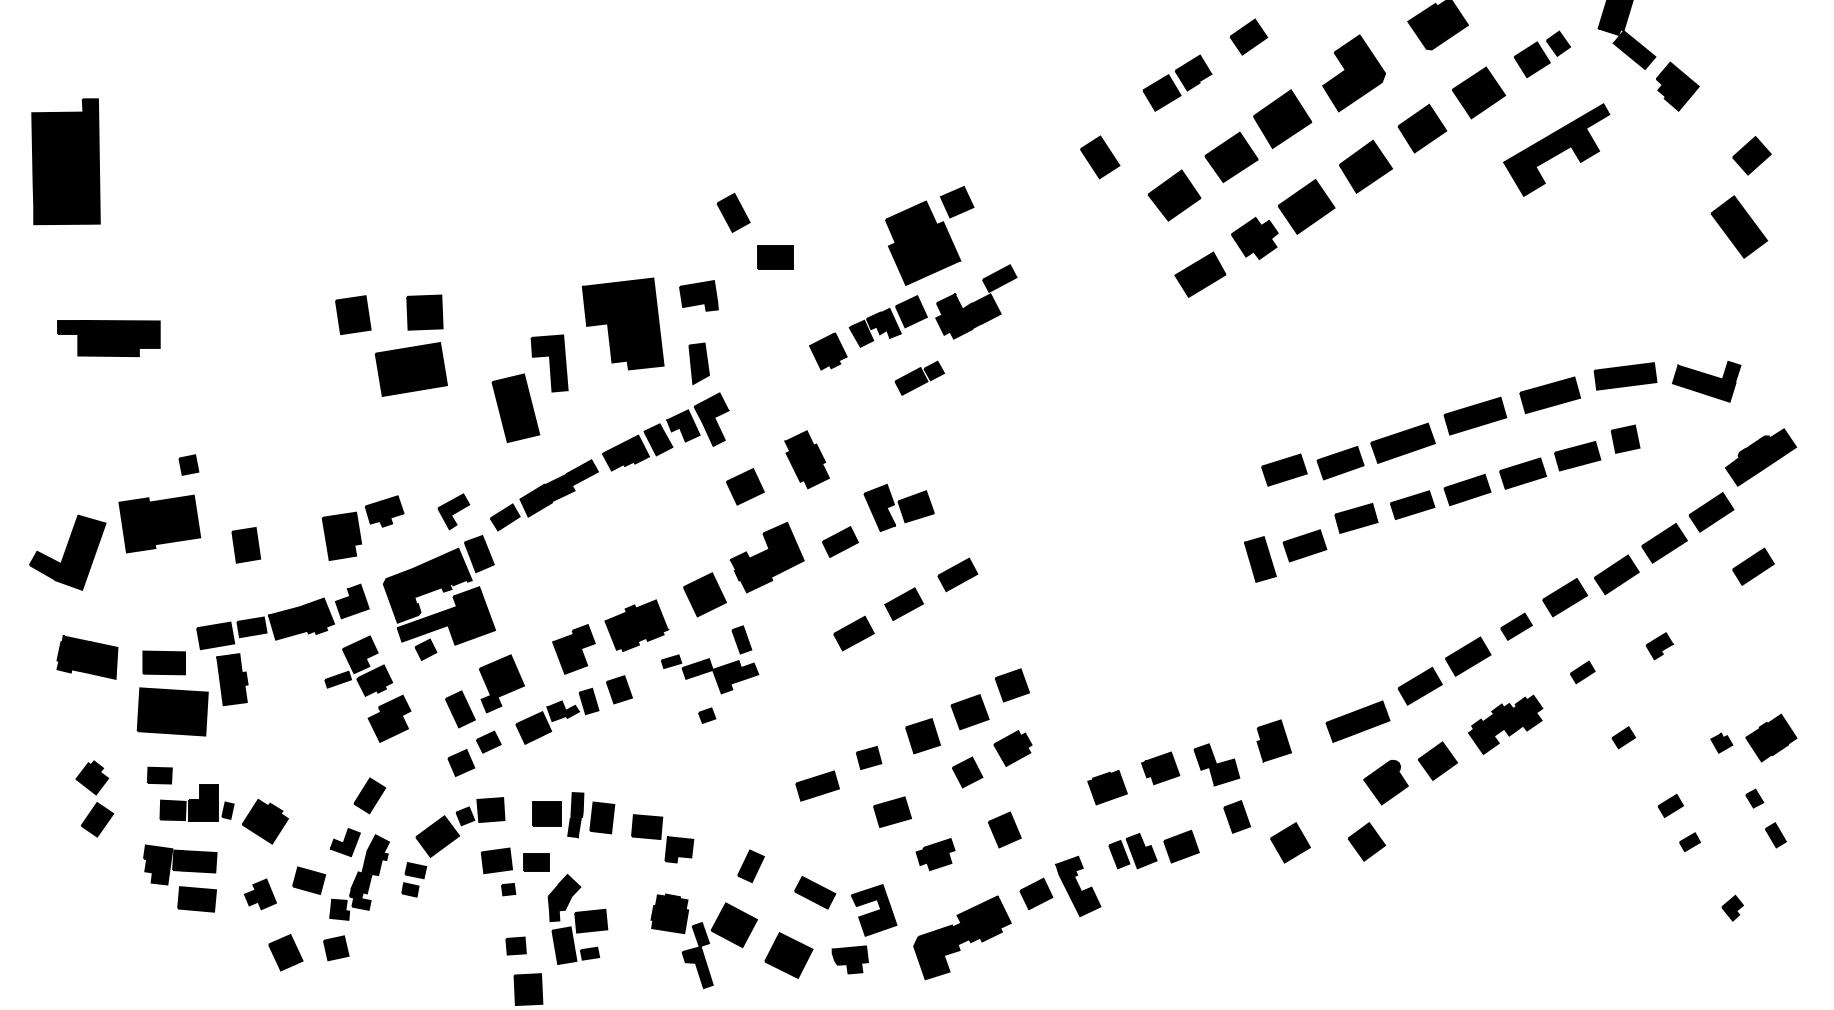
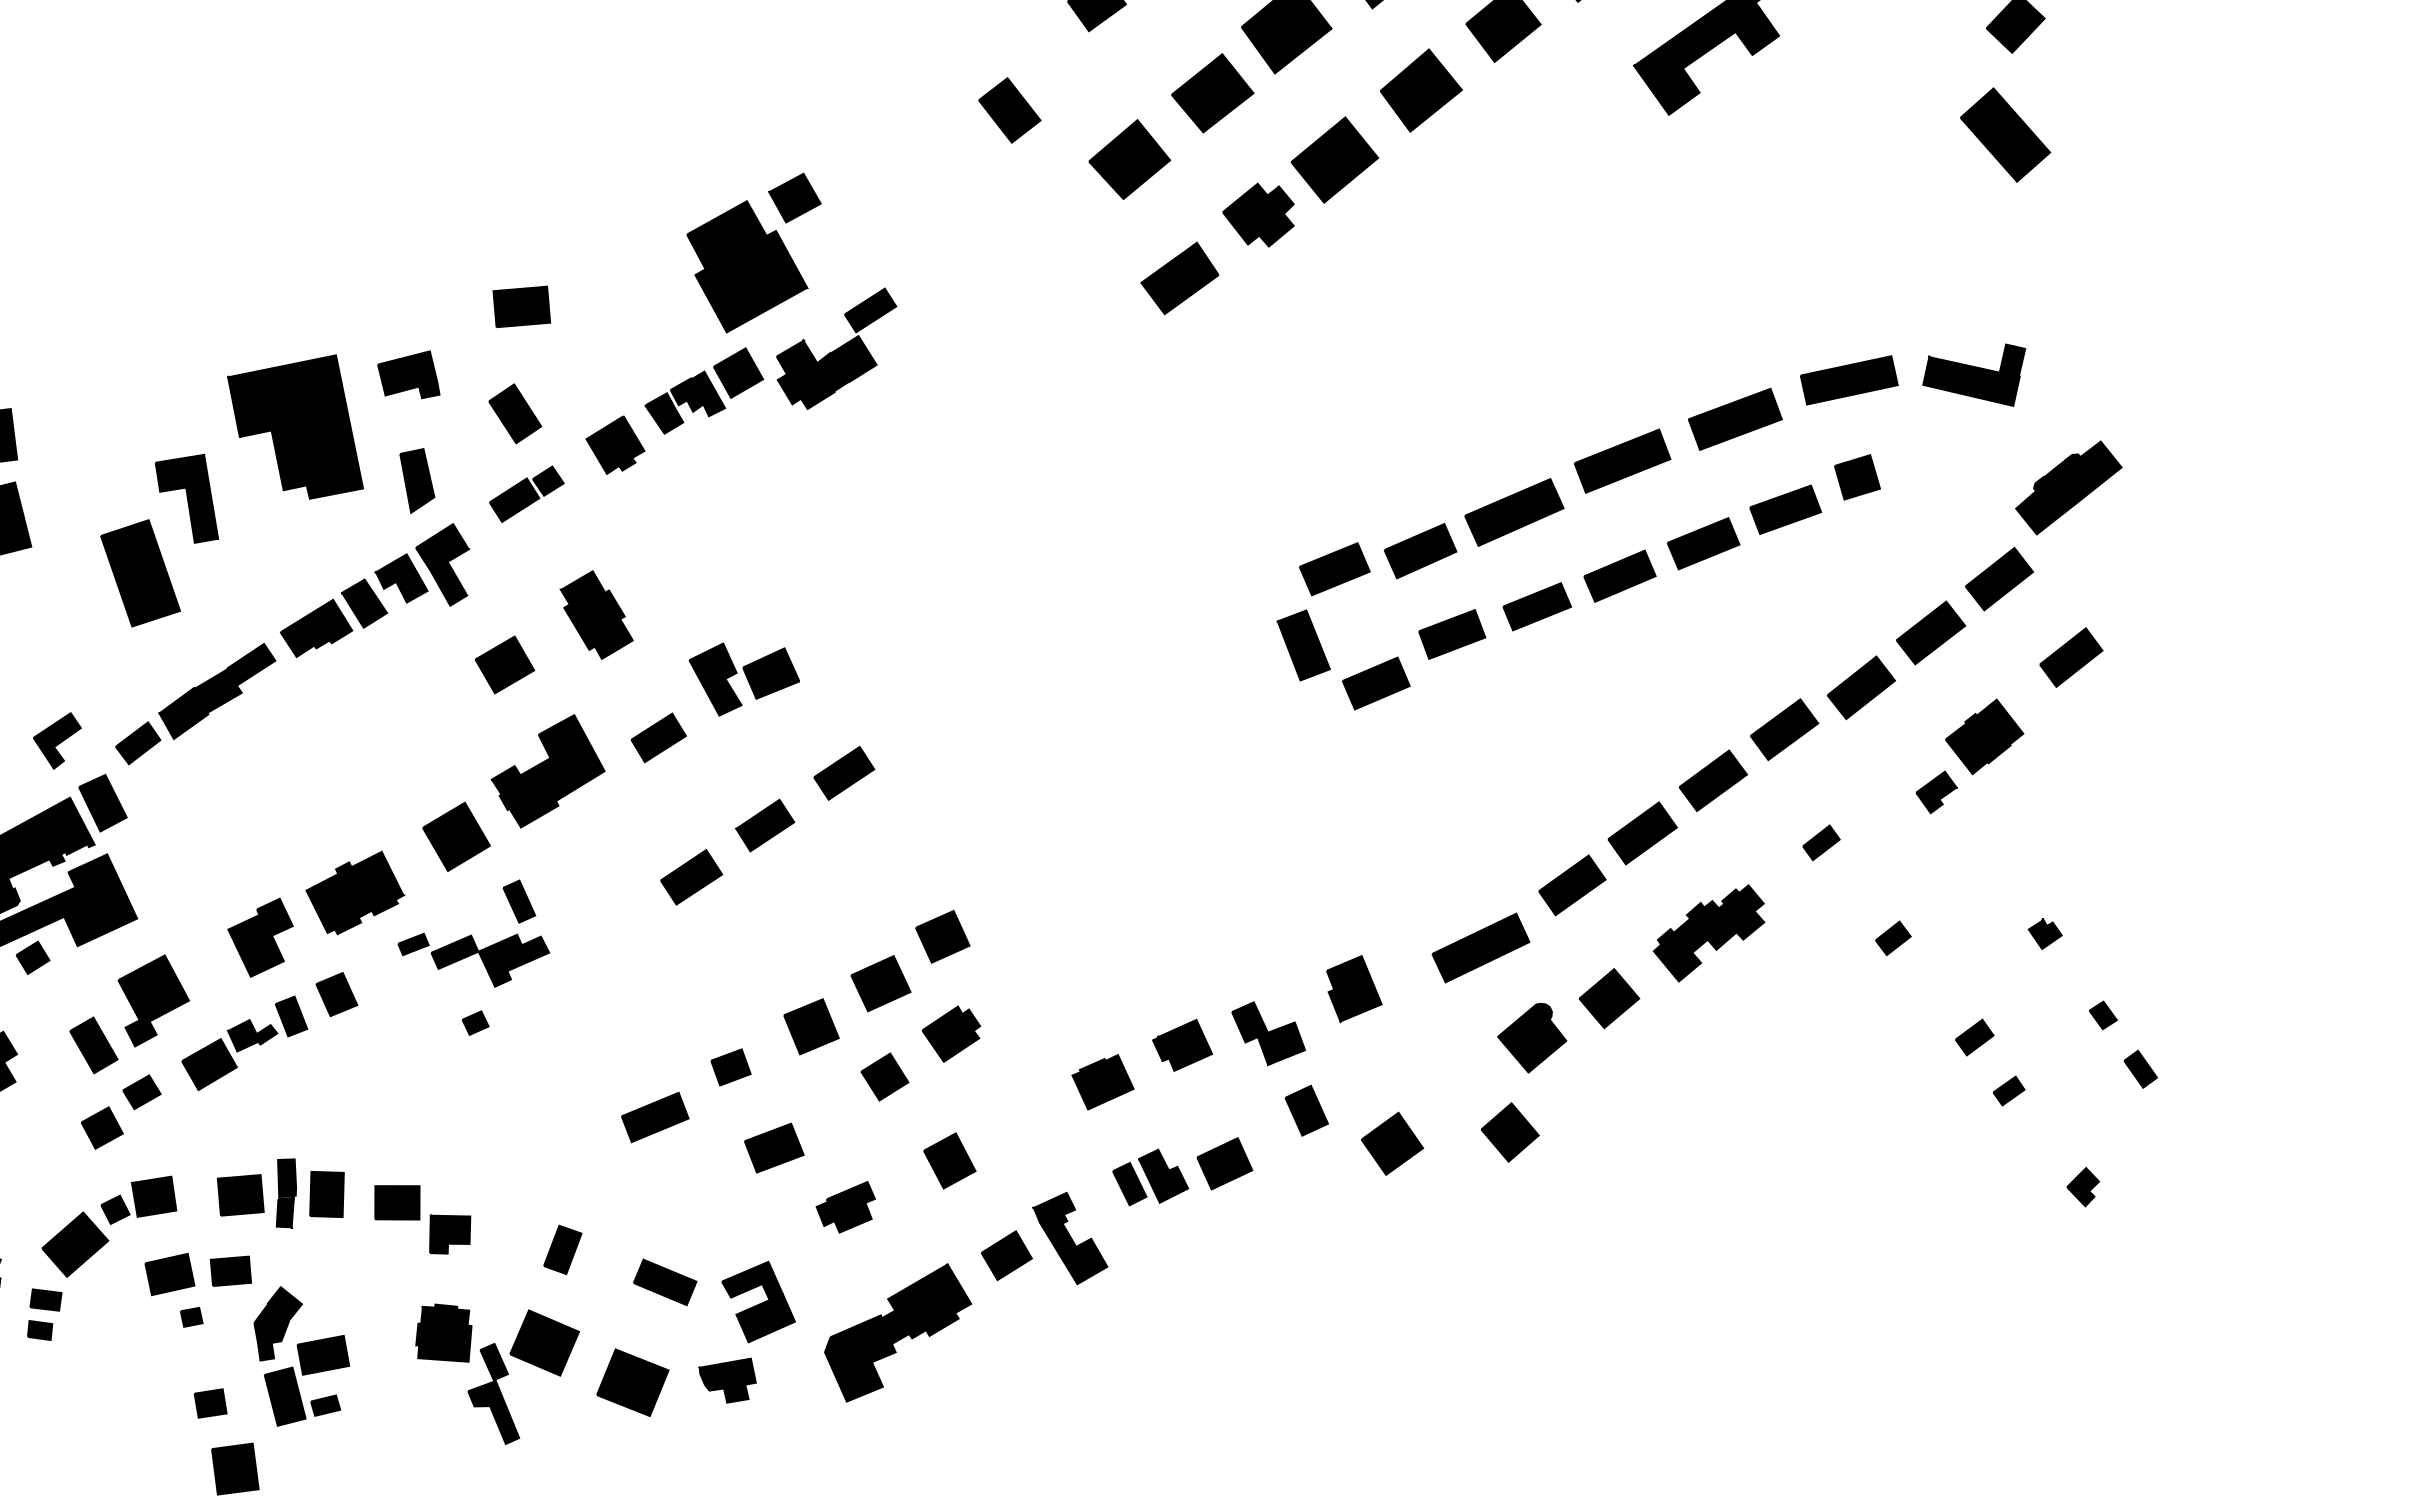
part: (733, 212) -> (515, 413), moved
part: (919, 377) -> (526, 493), moved
part: (1260, 559) -> (1304, 645), moved
part: (1516, 626) -> (1713, 780), size x1.43
part: (1771, 737) -> (1984, 735), moved

